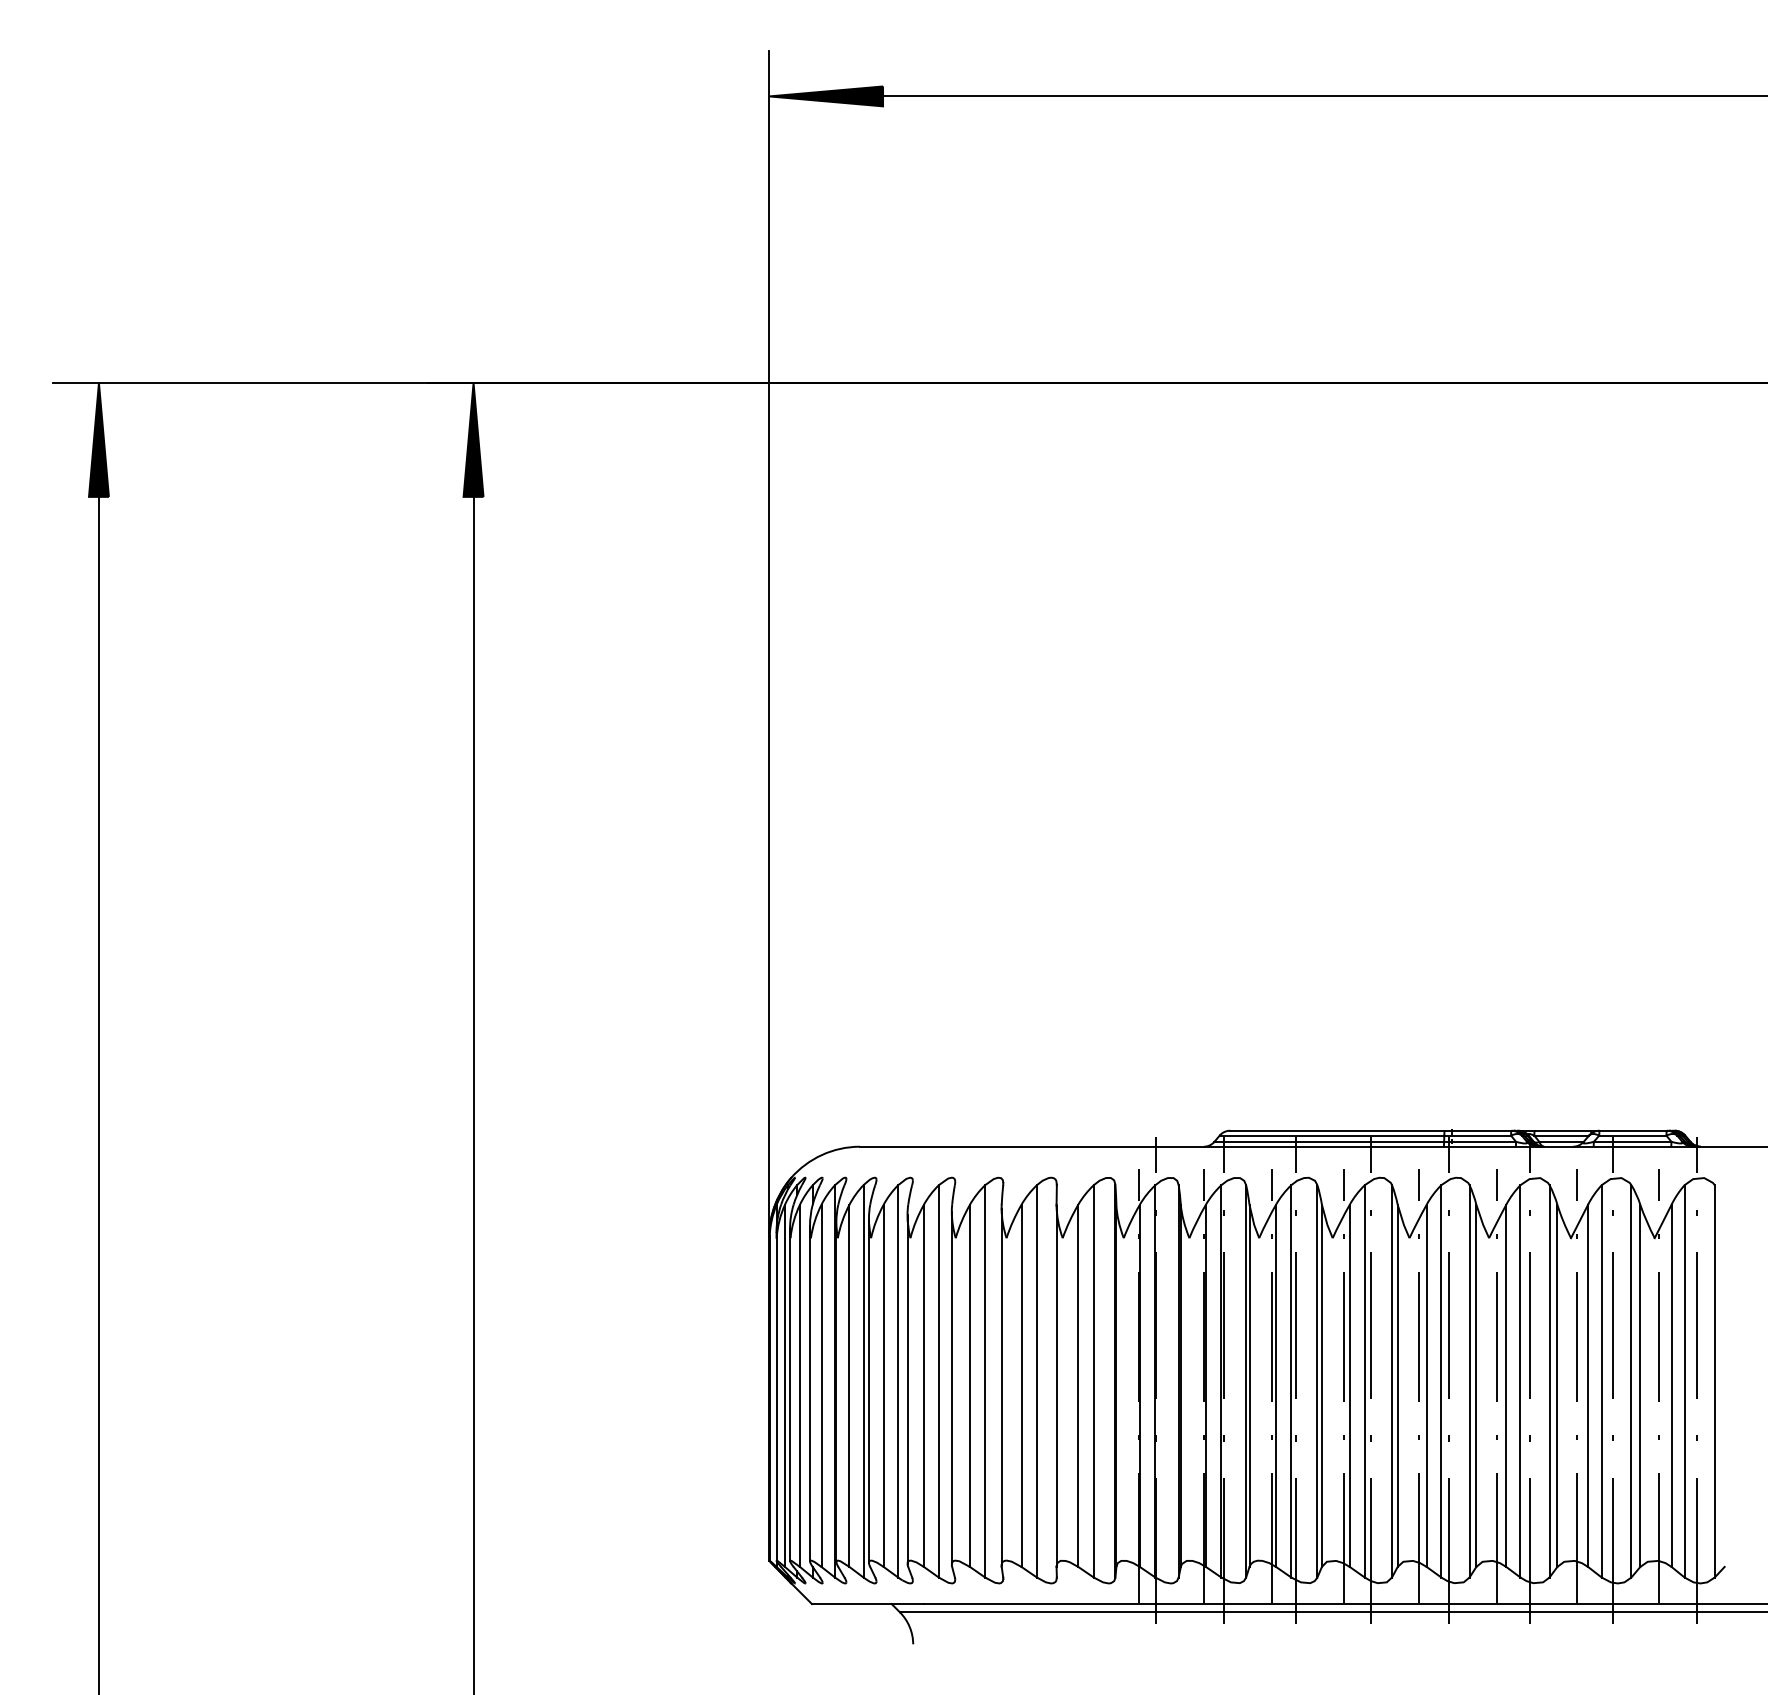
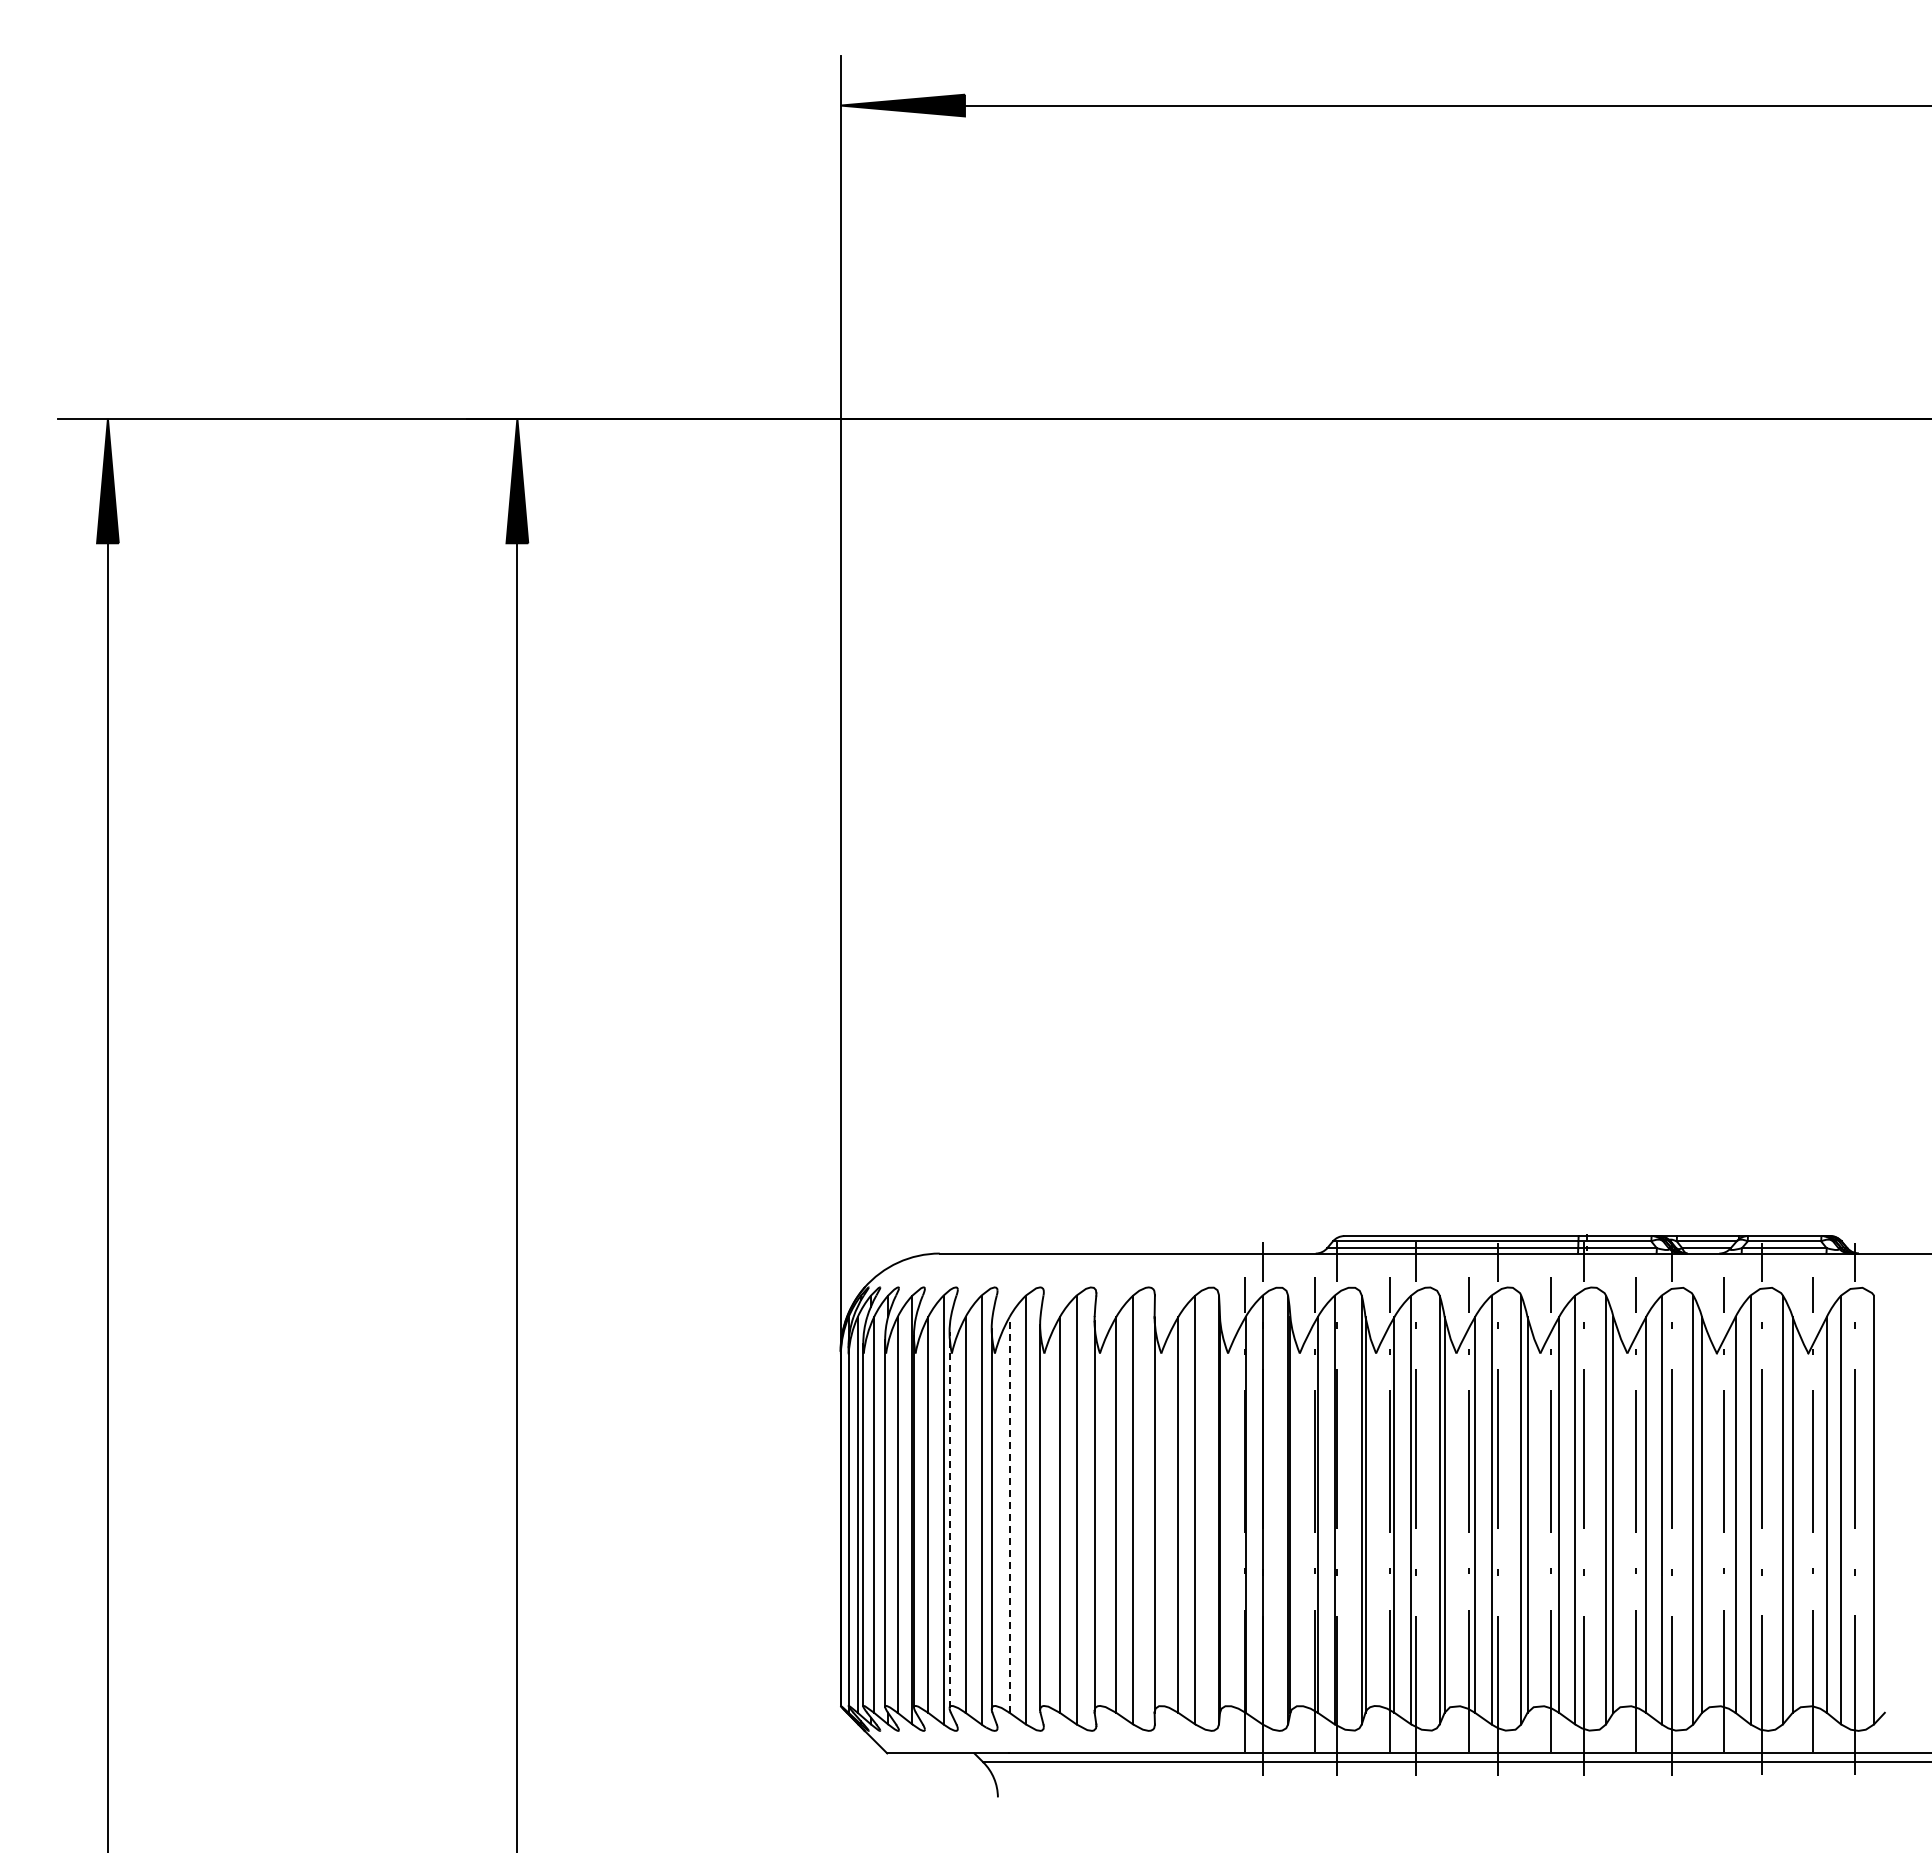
line: (923, 1385) -> (1009, 1514), solid -> dashed
line: (868, 1390) -> (949, 1520), solid -> dashed

